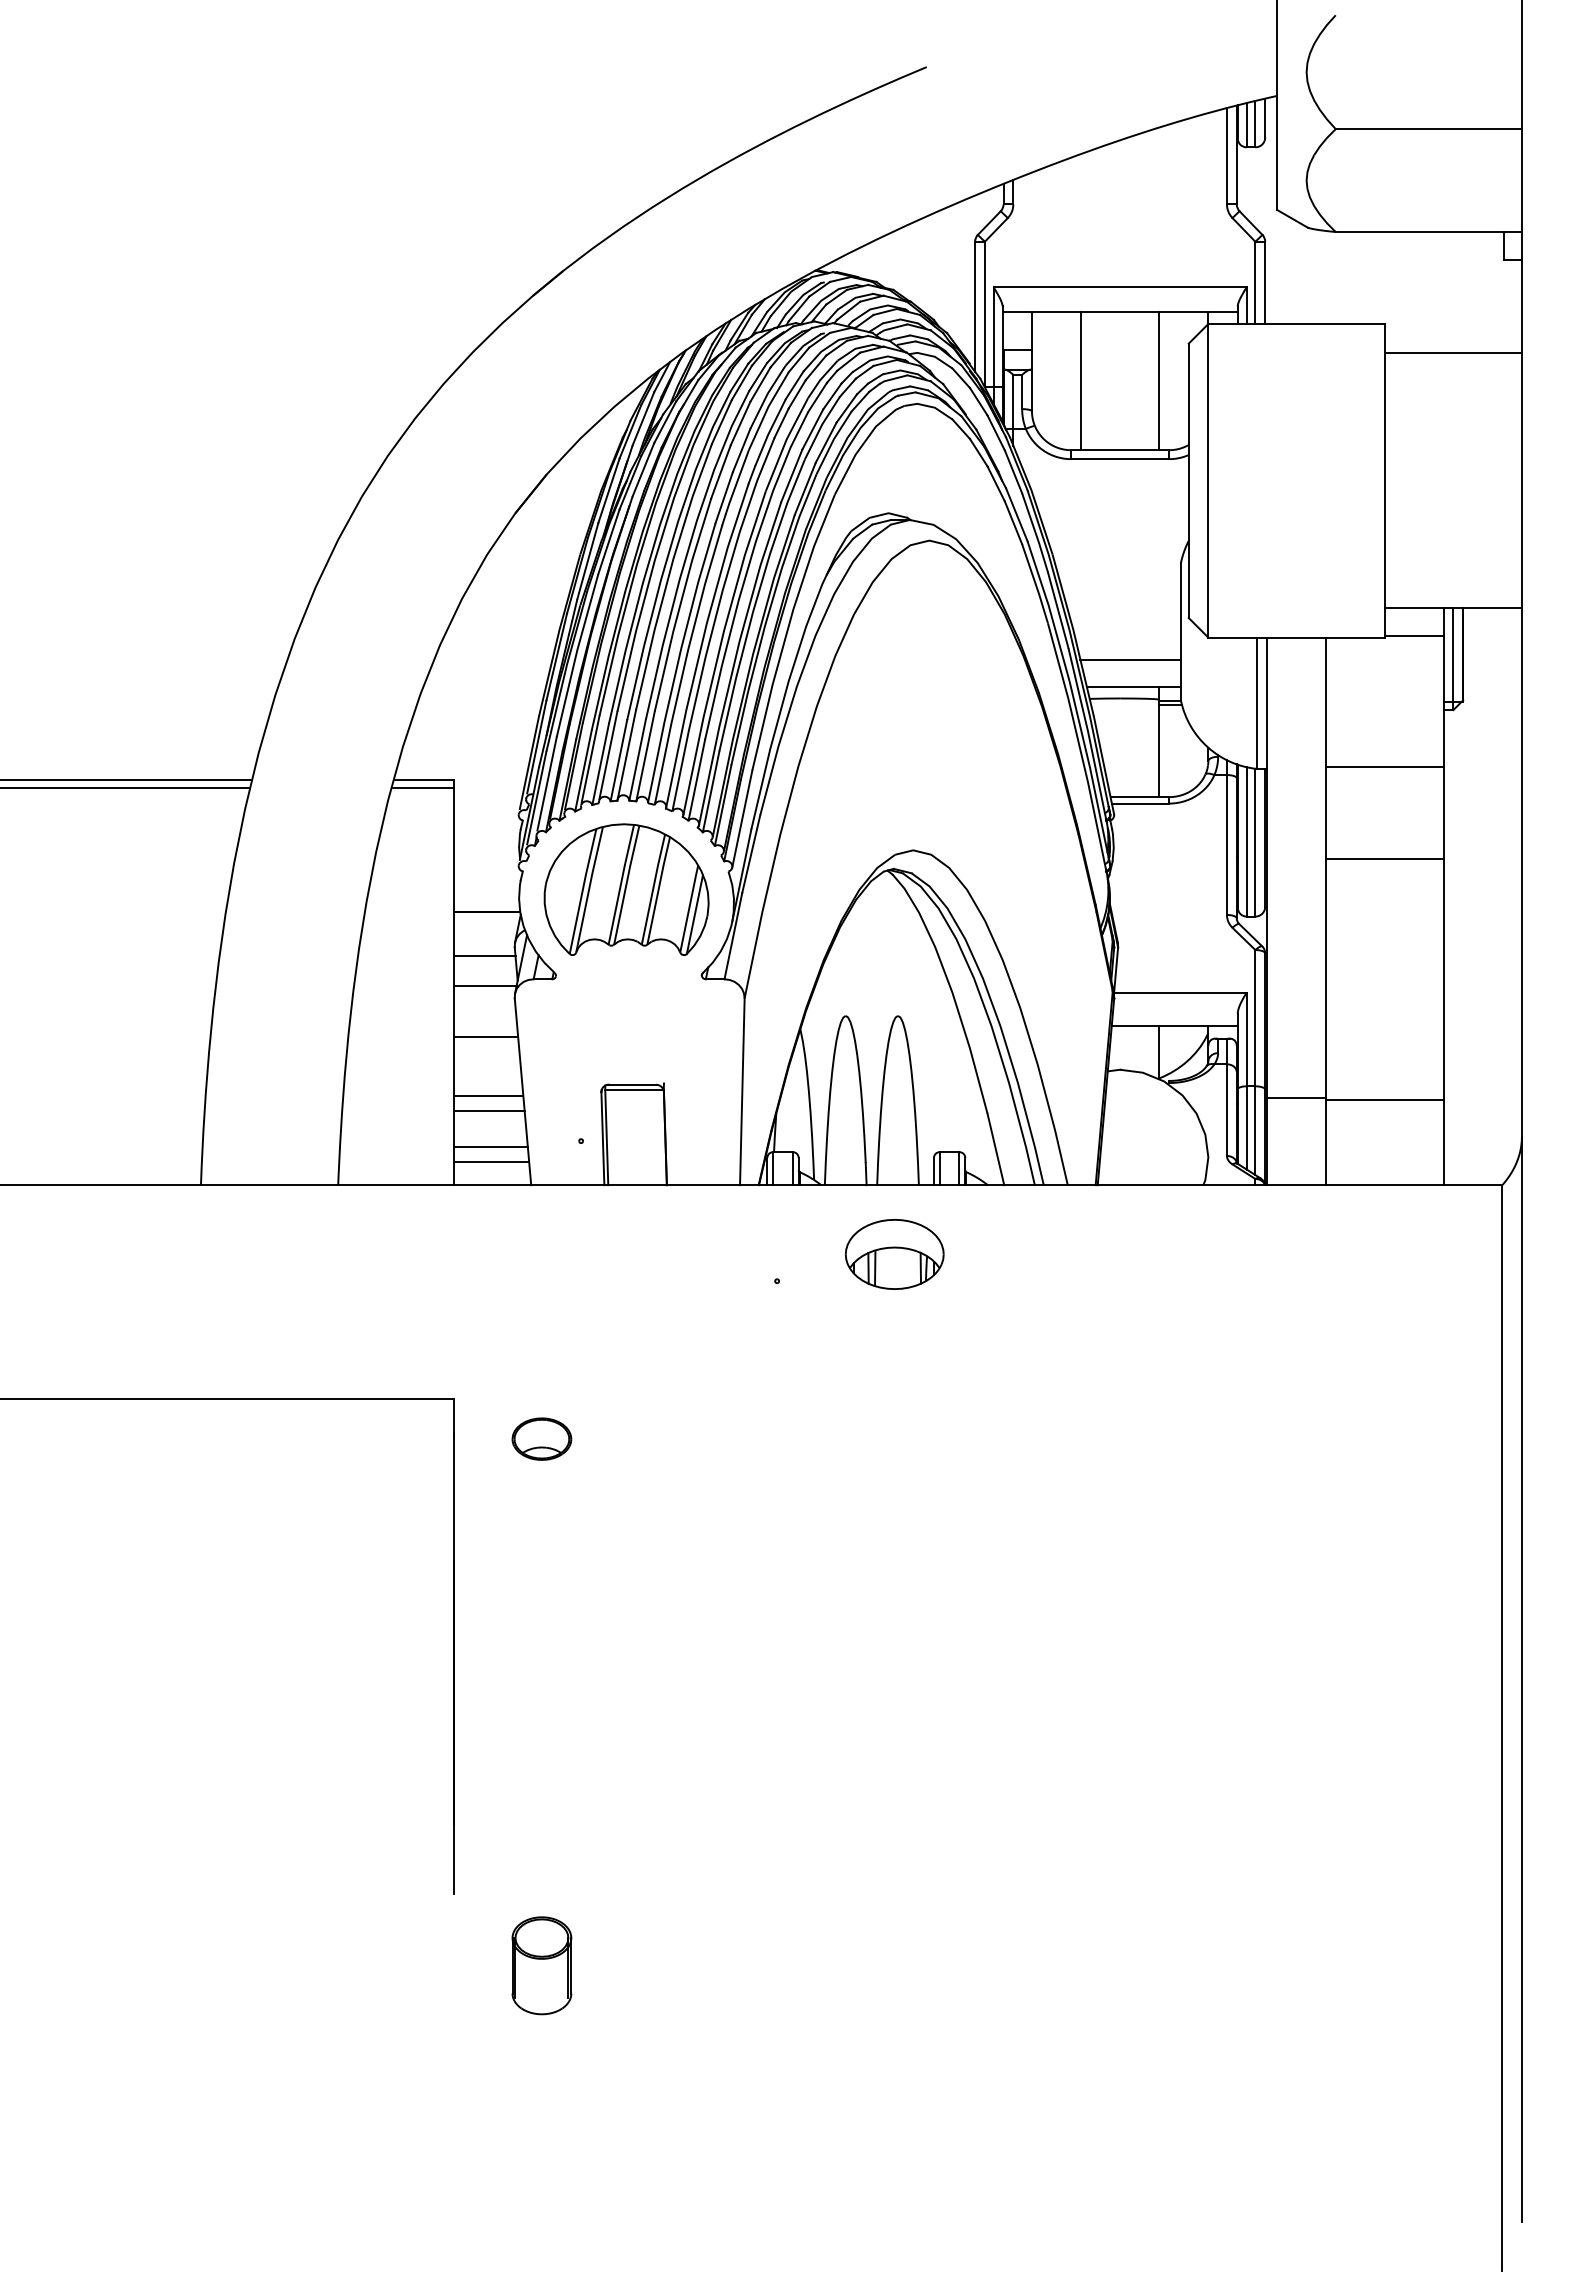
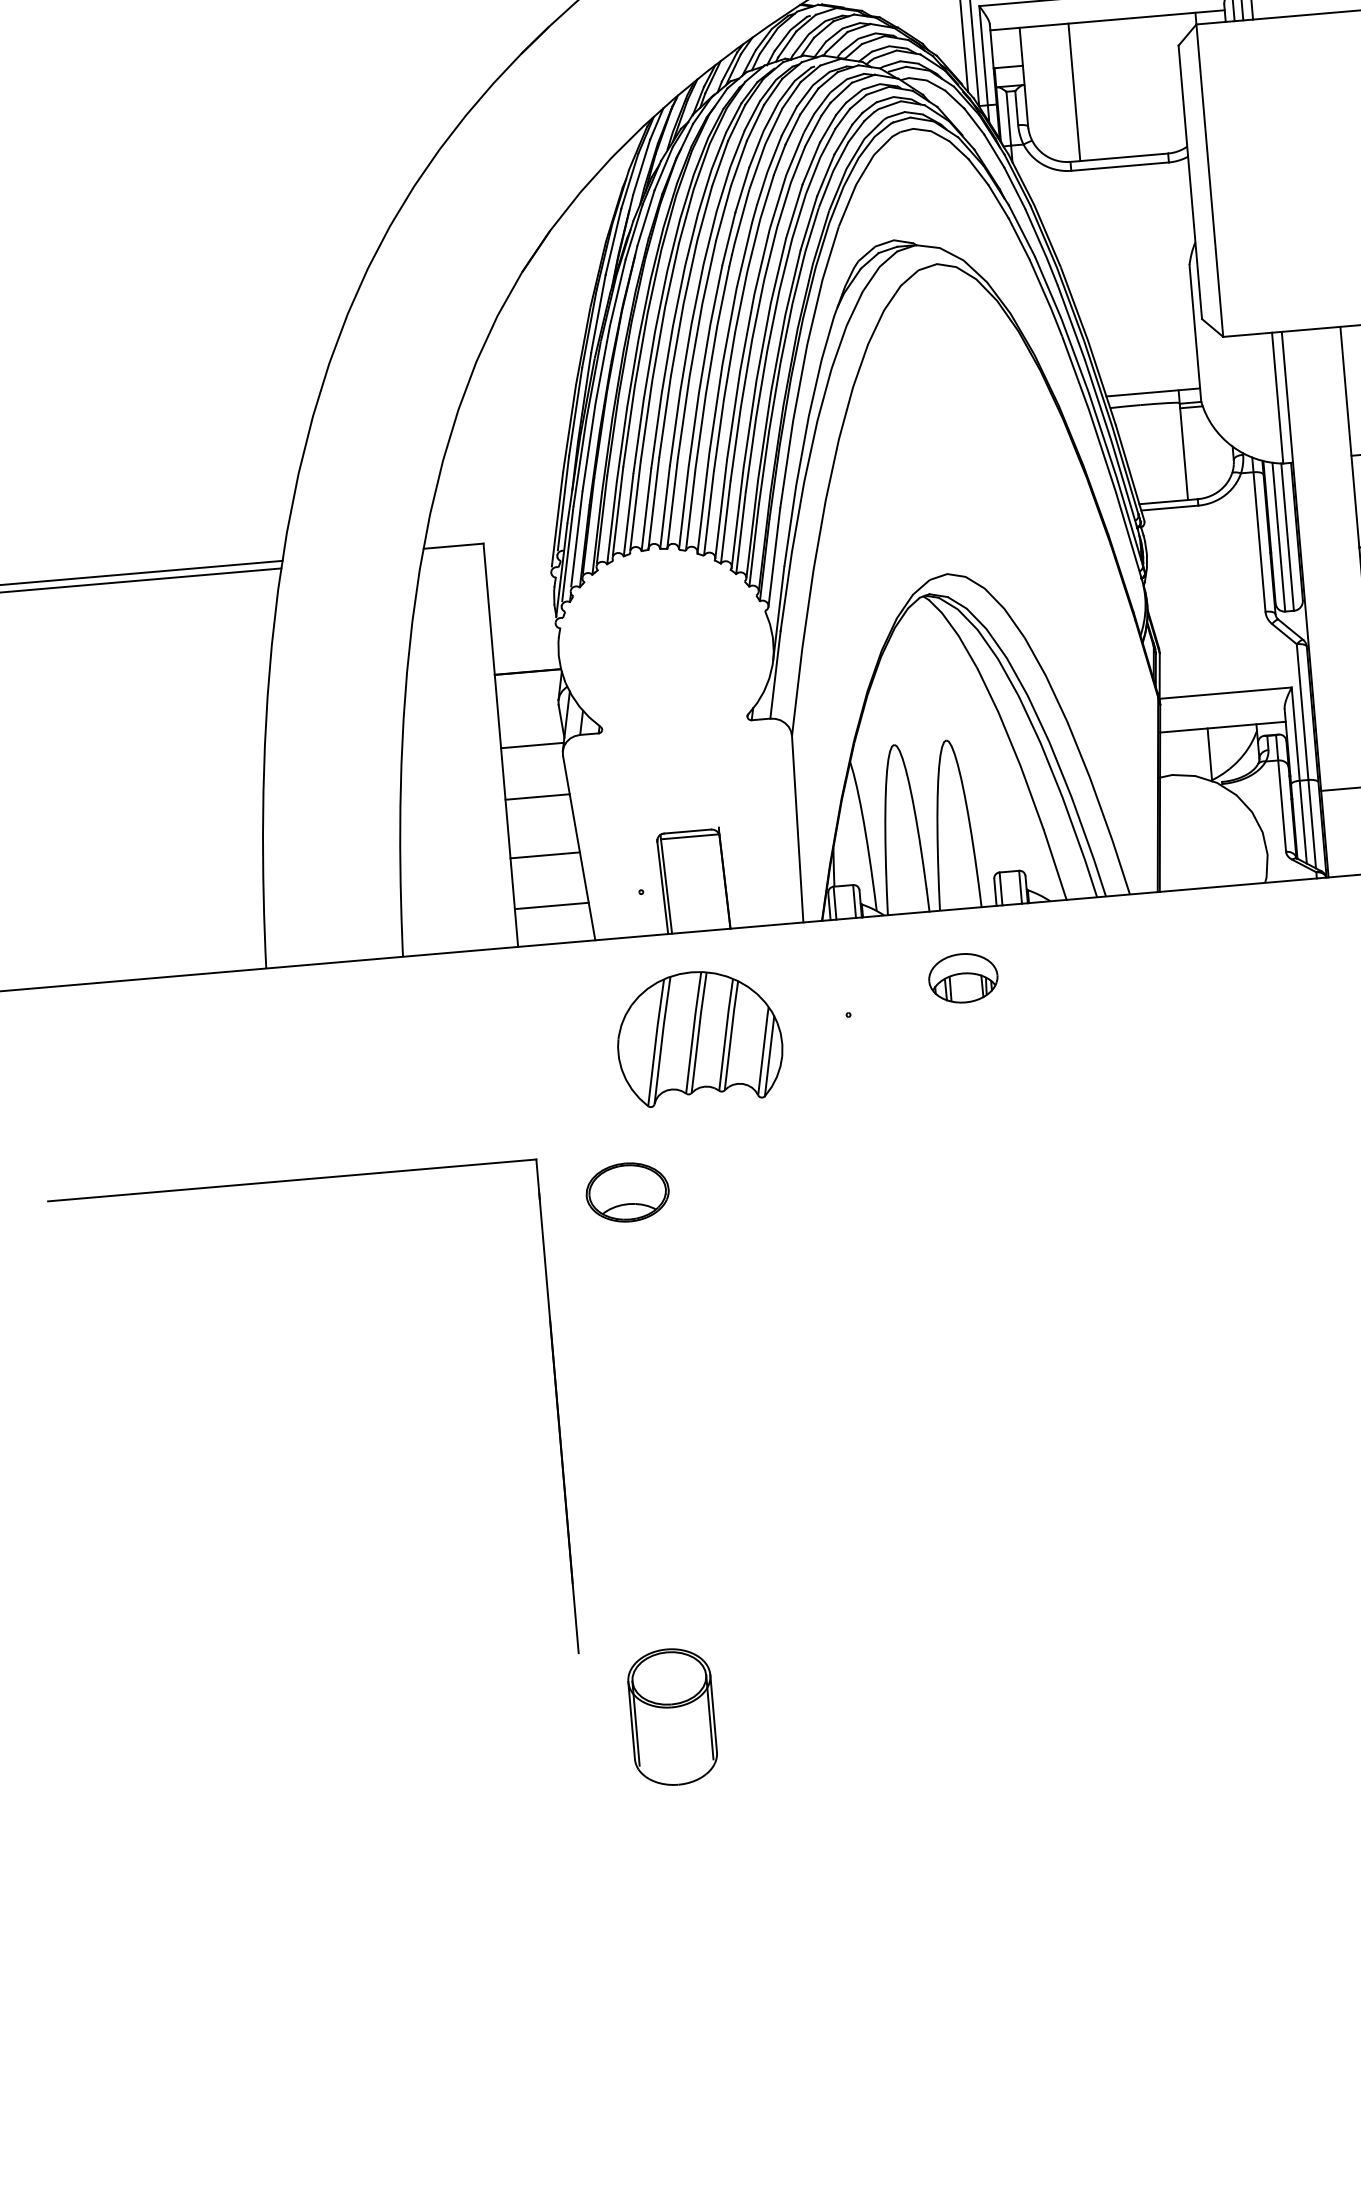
line: (1159, 381) -> (1152, 85), removed
line: (1130, 659) -> (1147, 365), removed
line: (422, 787) -> (453, 553), removed
part: (626, 889) -> (699, 1037), moved
line: (484, 956) -> (529, 716), removed
line: (488, 1110) -> (546, 869), removed
line: (491, 1161) -> (553, 920), removed
part: (894, 1254) -> (963, 978), size x0.7
part: (541, 1438) -> (627, 1191), size x1.4
part: (541, 1965) -> (672, 1716), size x1.4

